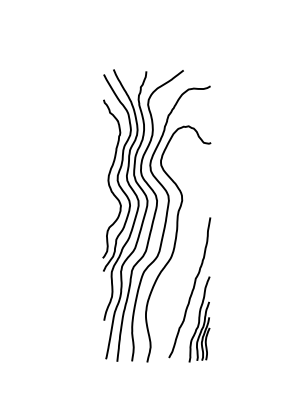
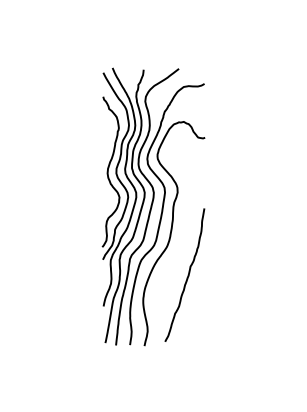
part: (198, 319) -> (193, 305), removed

